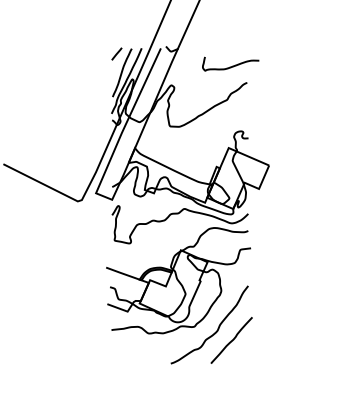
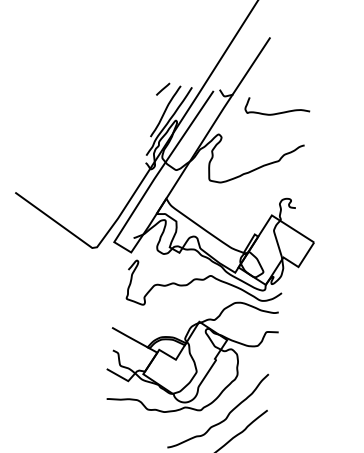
curve: (232, 65) -> (279, 112), moved

